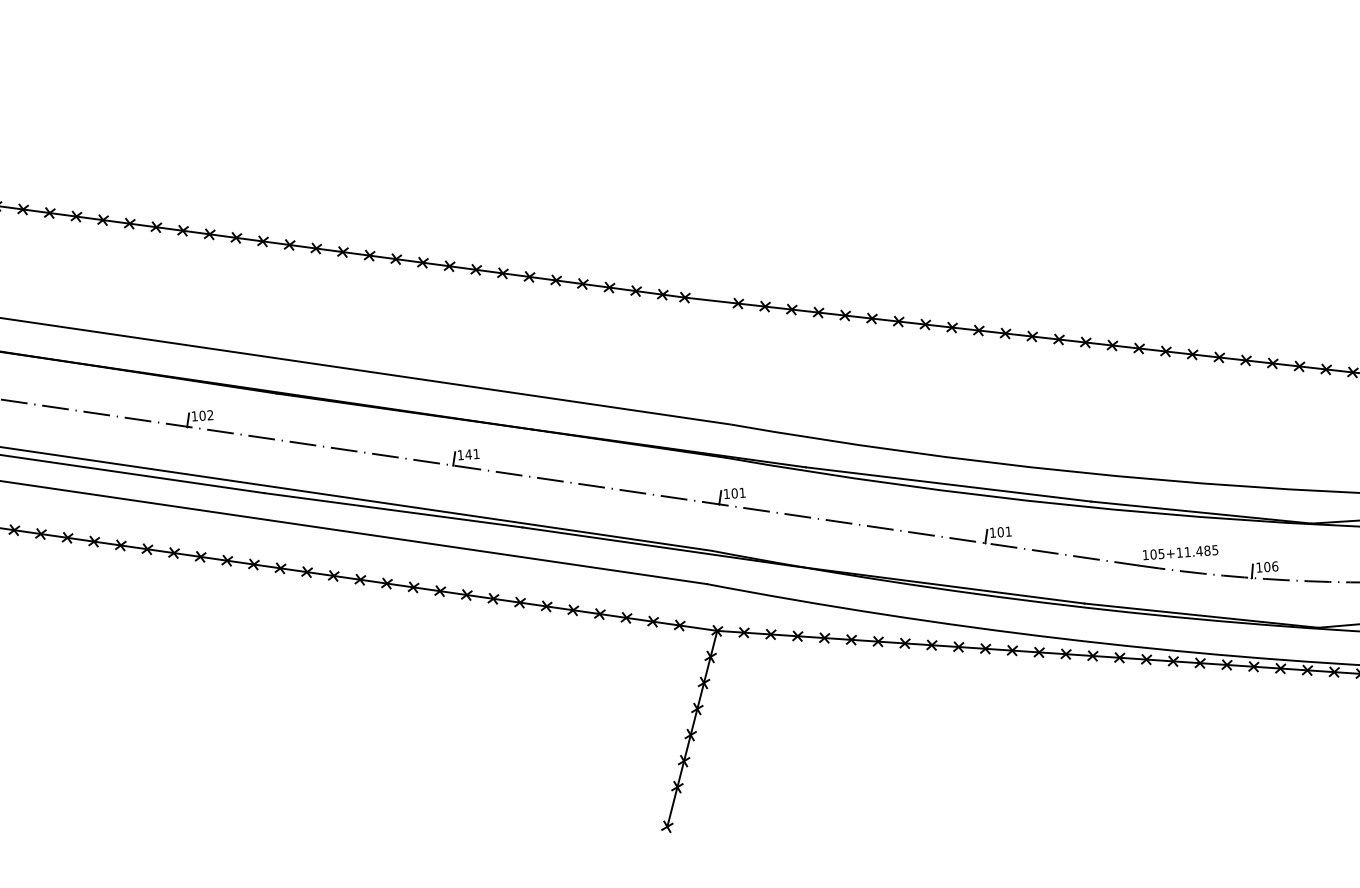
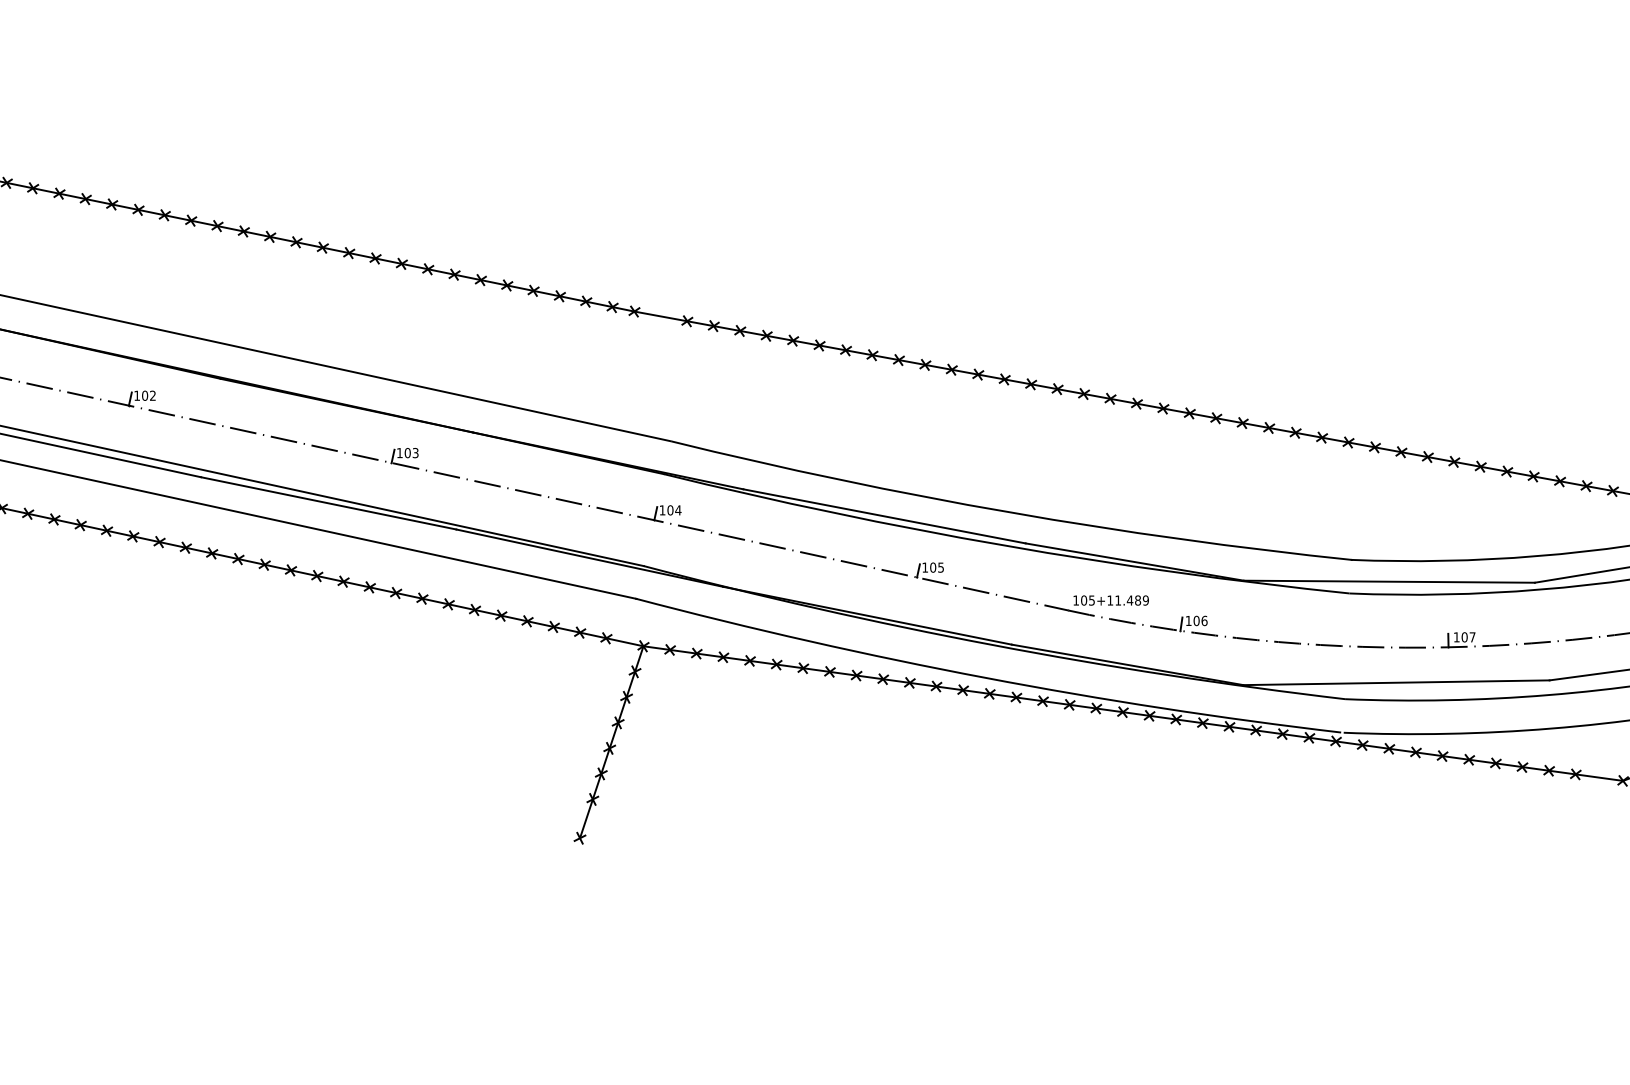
text: (472, 453) -> (411, 452), 141 -> 103
text: (742, 492) -> (678, 510), 101 -> 104
text: (1008, 531) -> (940, 567), 101 -> 105
text: (1214, 550) -> (1145, 600), 105+11.485 -> 105+11.489

